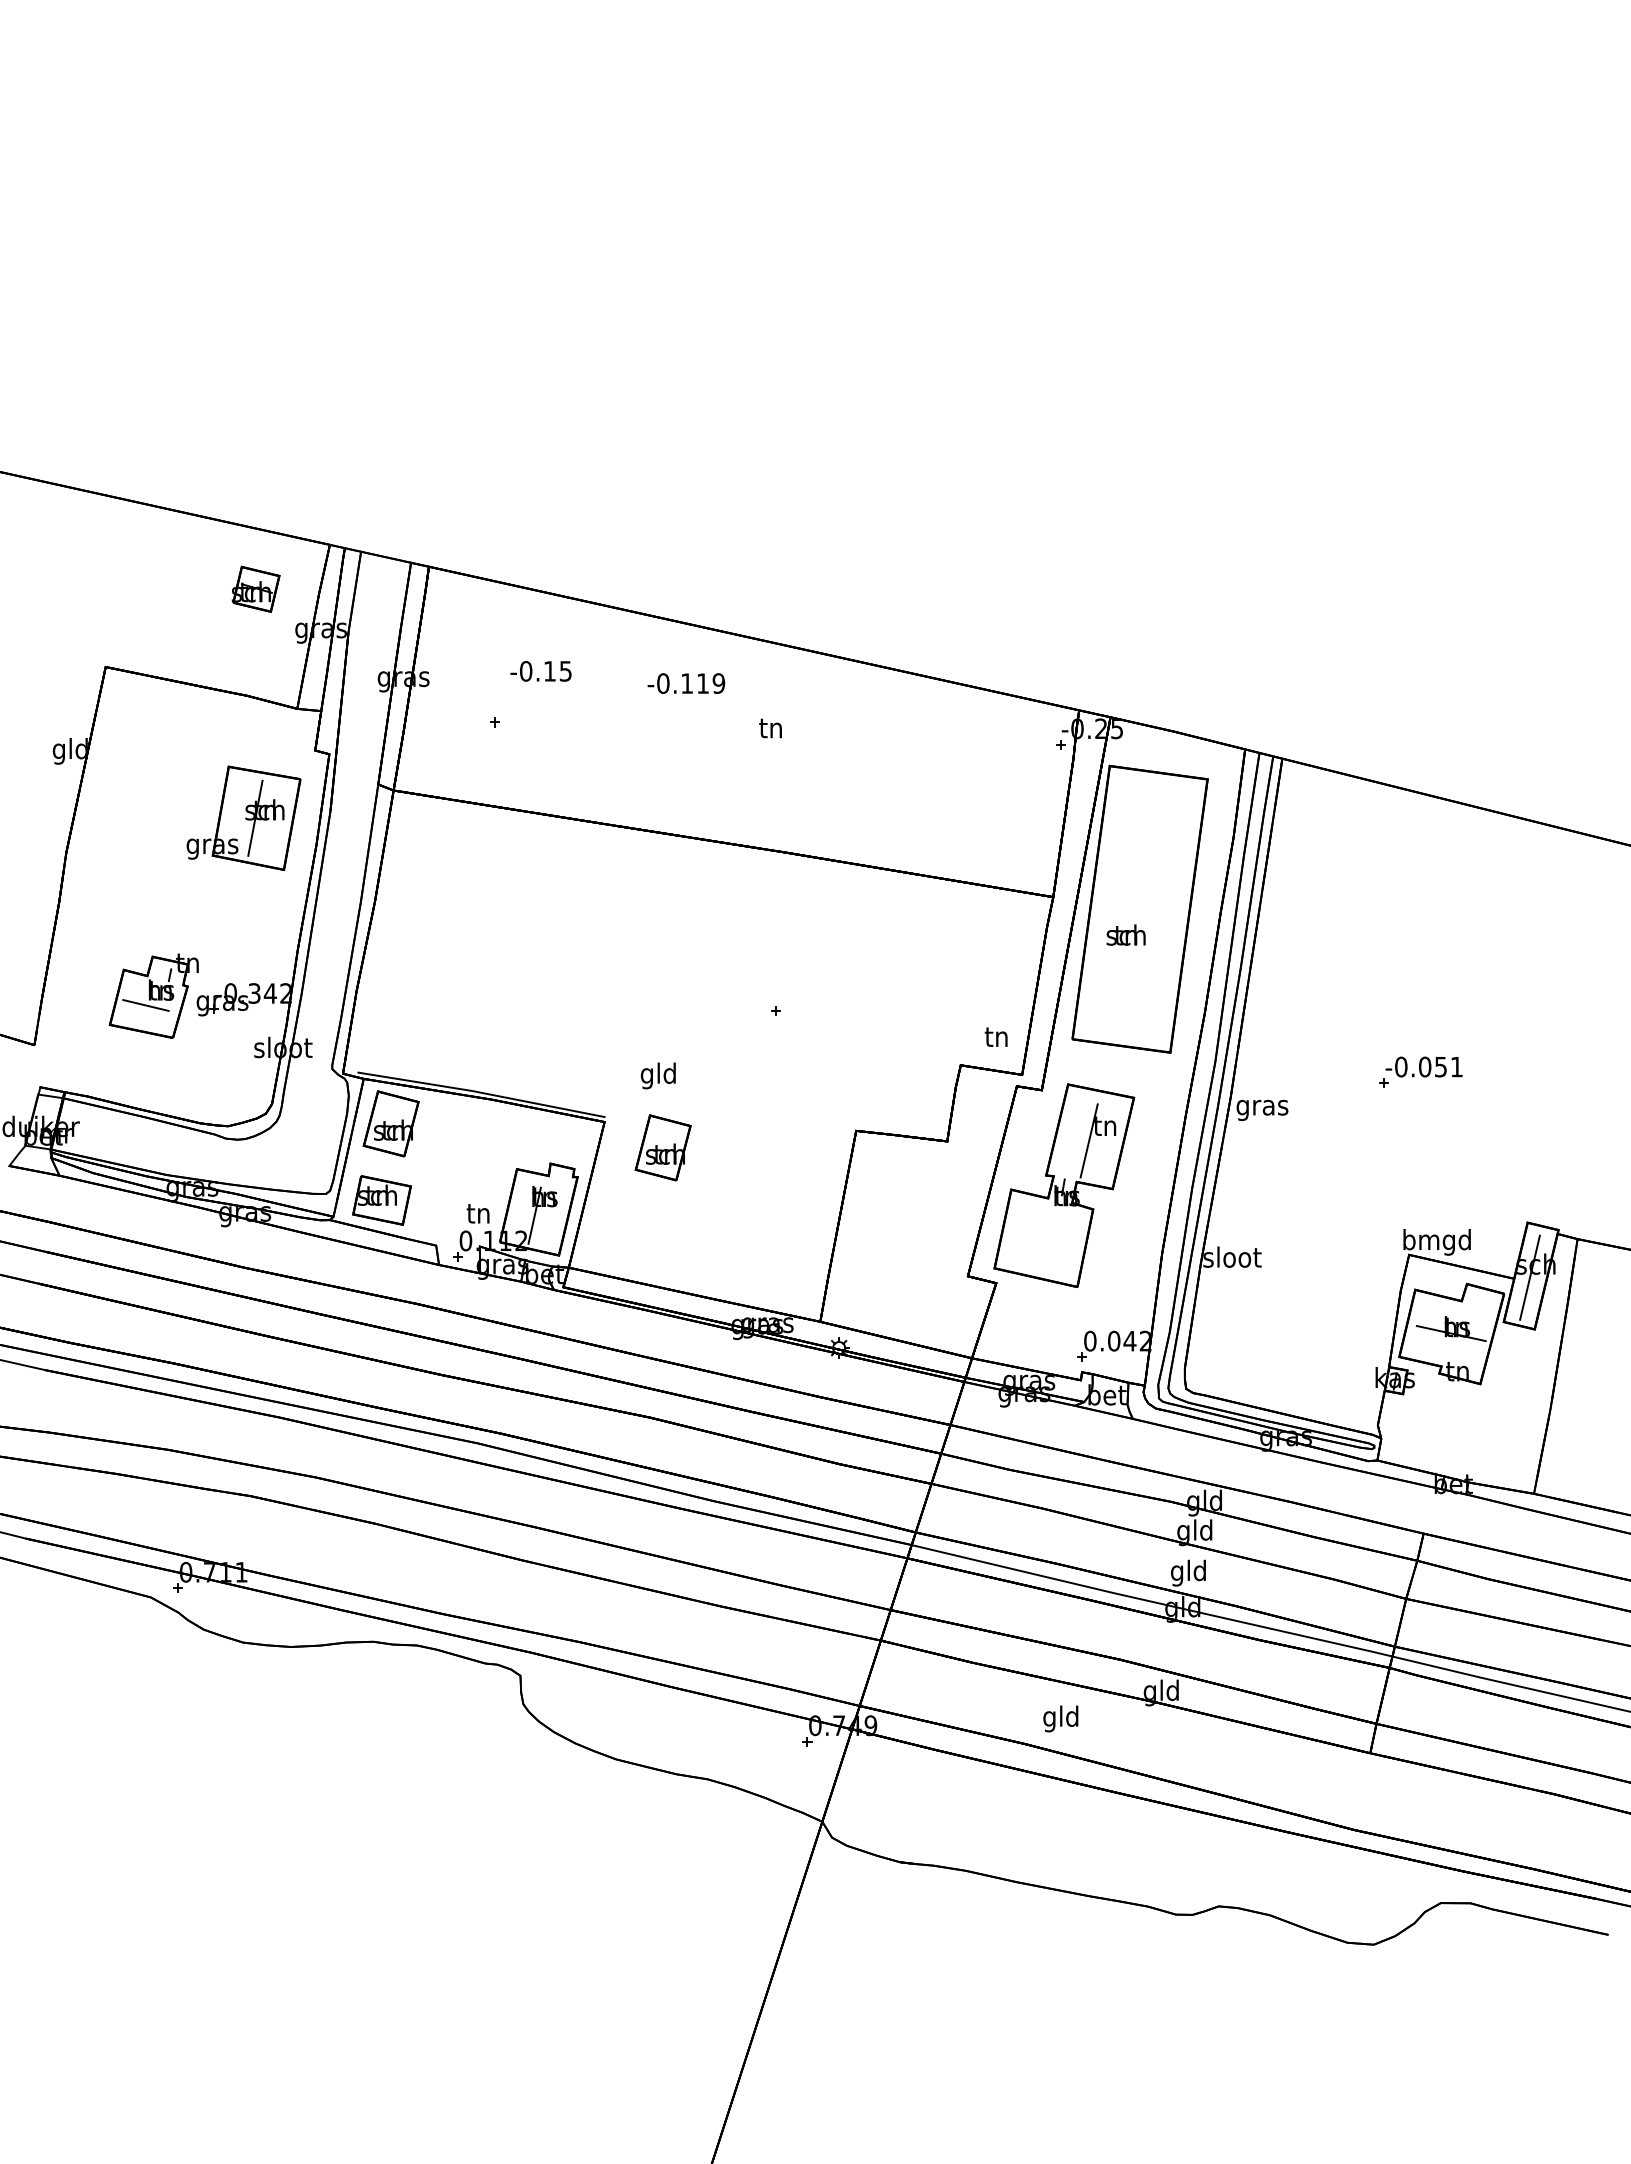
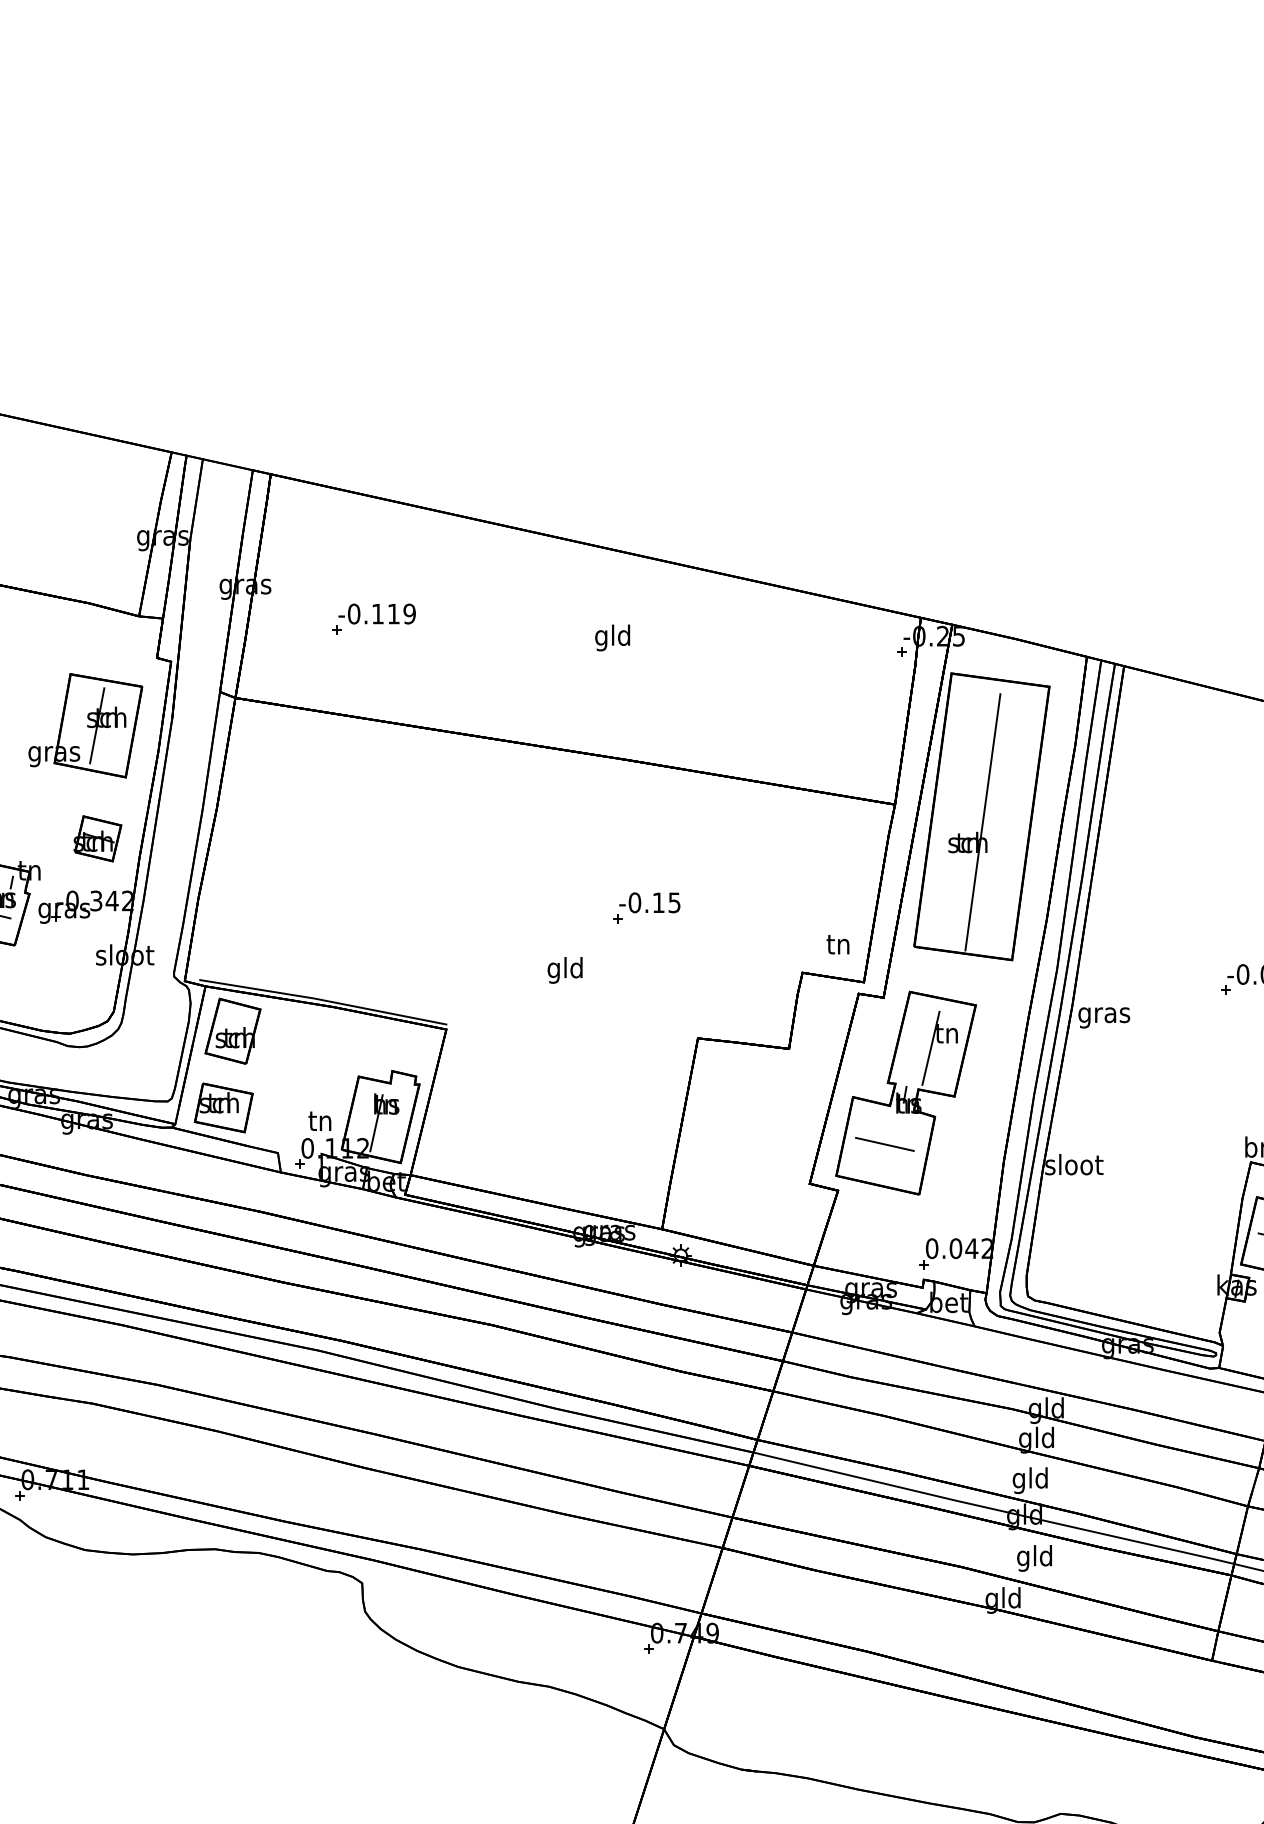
part: (255, 588) -> (97, 837), moved
text: (540, 671) -> (649, 902), moved
text: (686, 683) -> (377, 613), moved
text: (770, 730) -> (612, 637), tn -> gld
line: (1140, 914) -> (982, 821), added
text: (657, 1075) -> (564, 969), moved
part: (662, 1147) -> (504, 1054), removed
line: (1042, 1236) -> (884, 1143), added
text: (1060, 1718) -> (1034, 1557), moved

